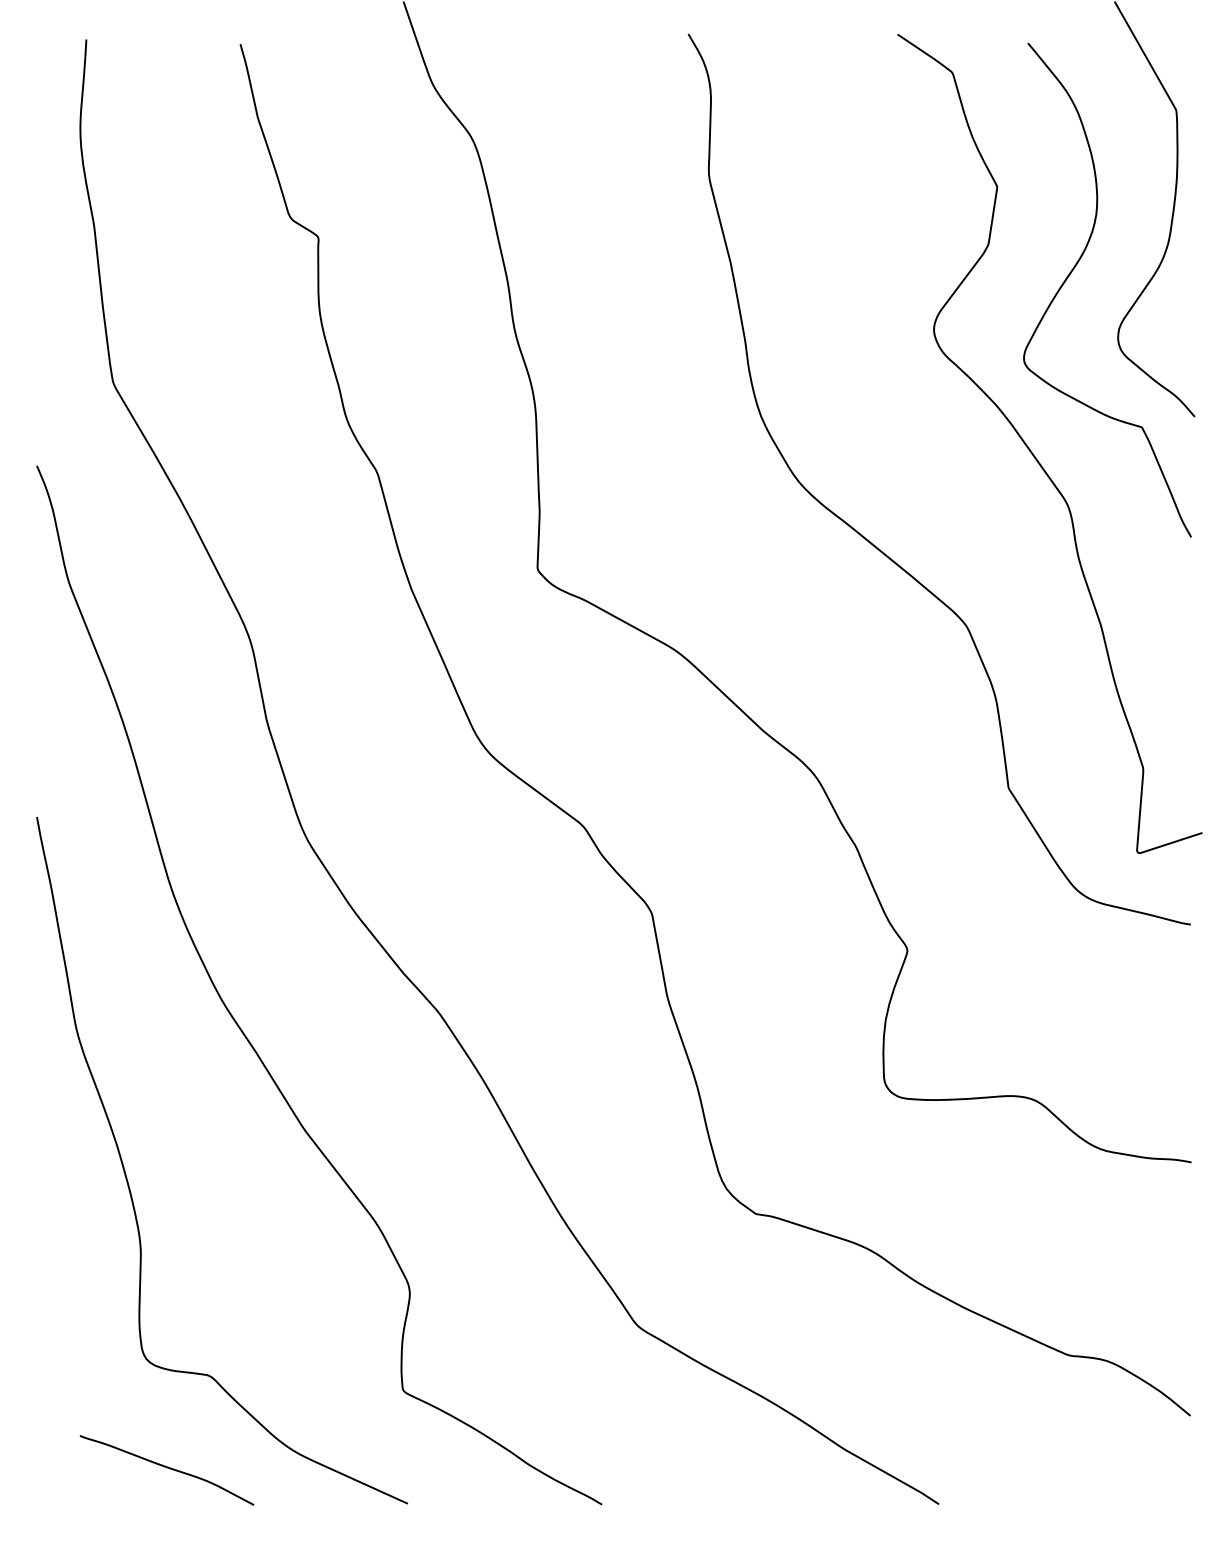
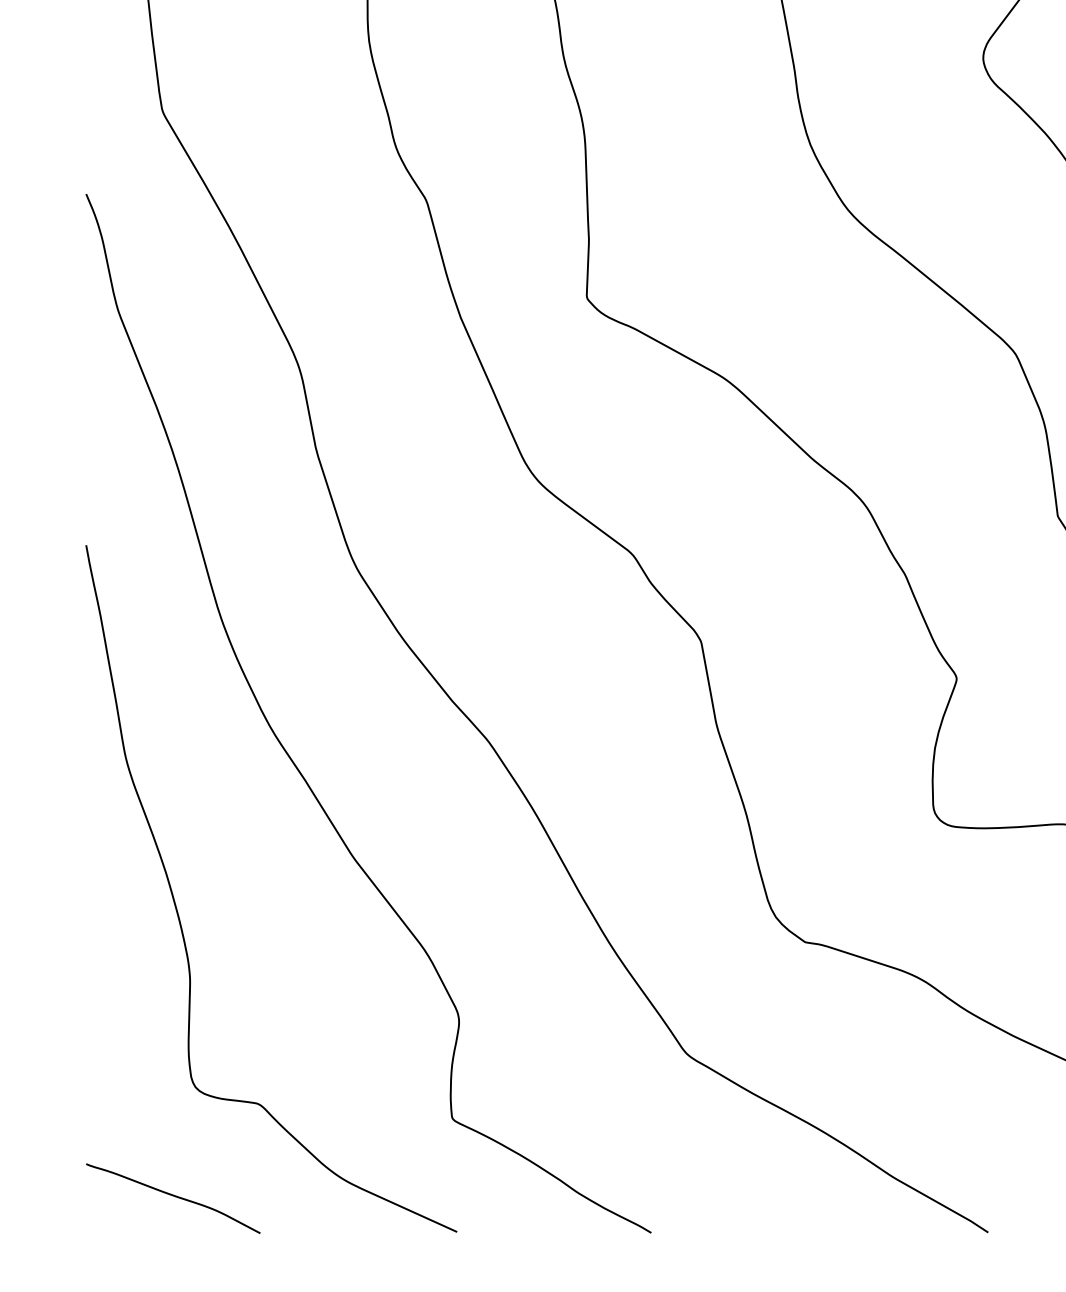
curve: (167, 1468) -> (173, 1196), moved

